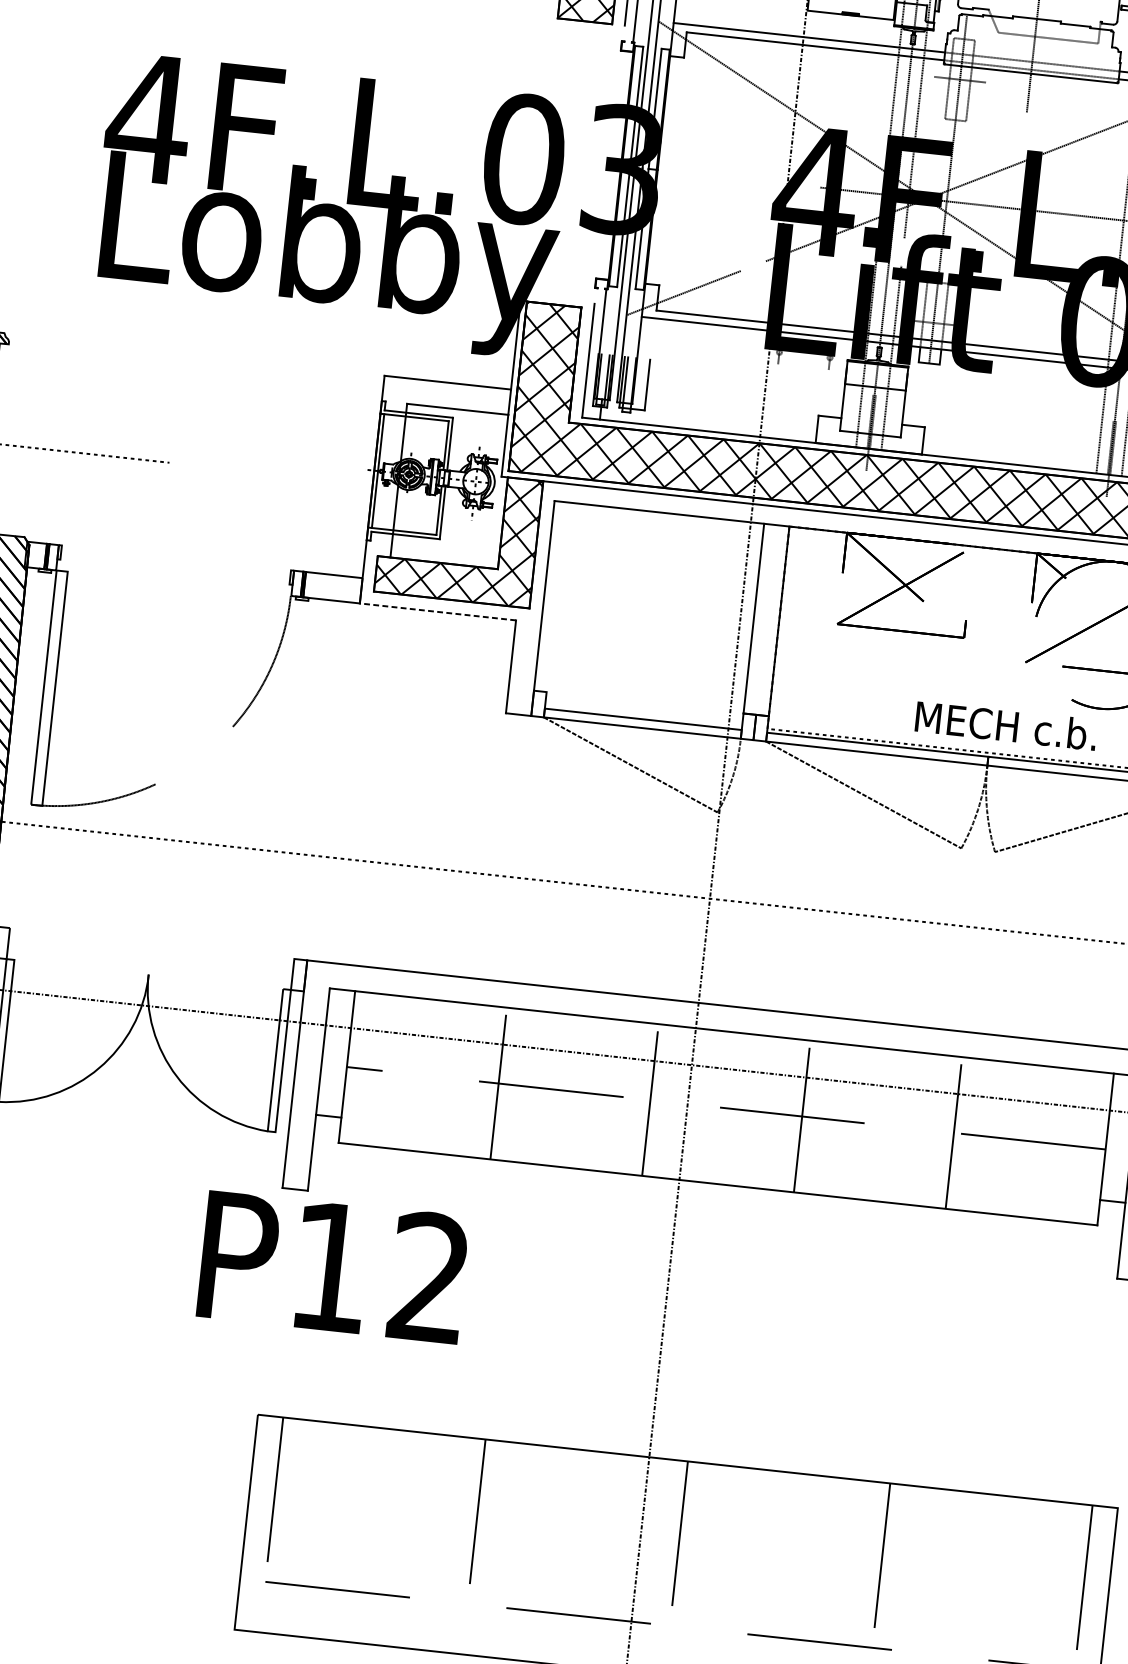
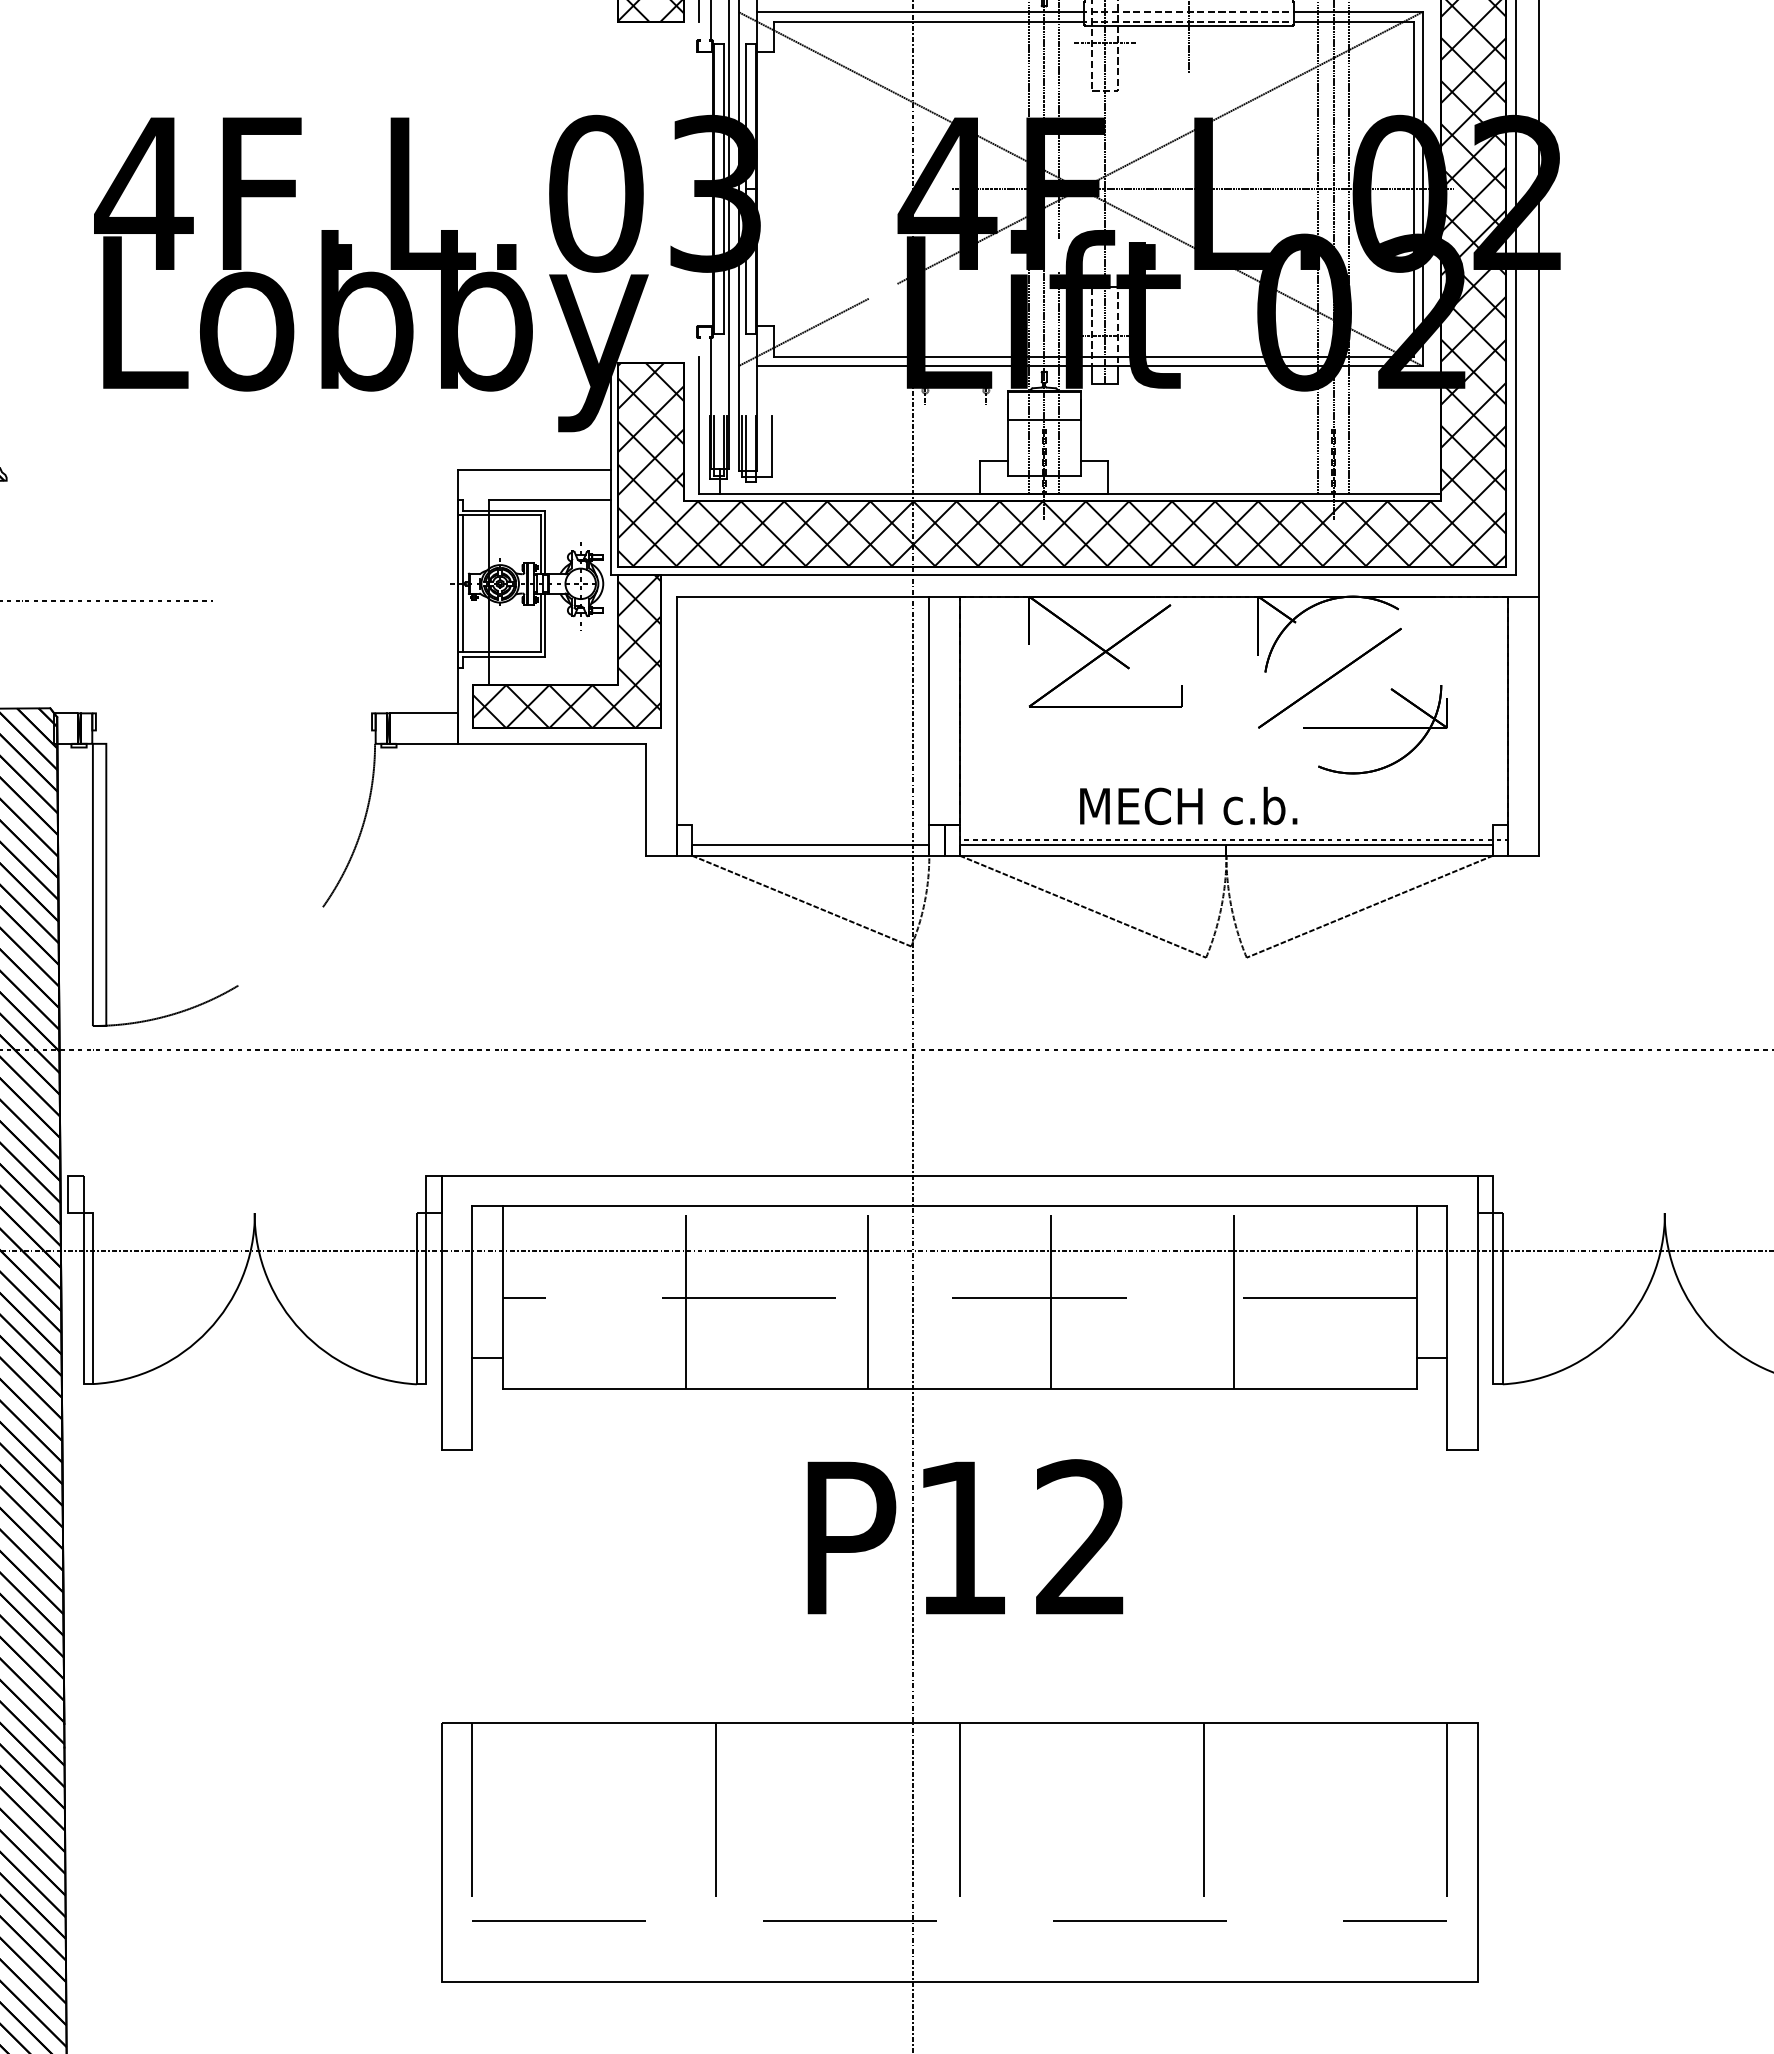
line: (437, 611) -> (551, 743), dashed -> solid
text: (1006, 725) -> (1188, 805), moved
text: (333, 1266) -> (965, 1536), moved

